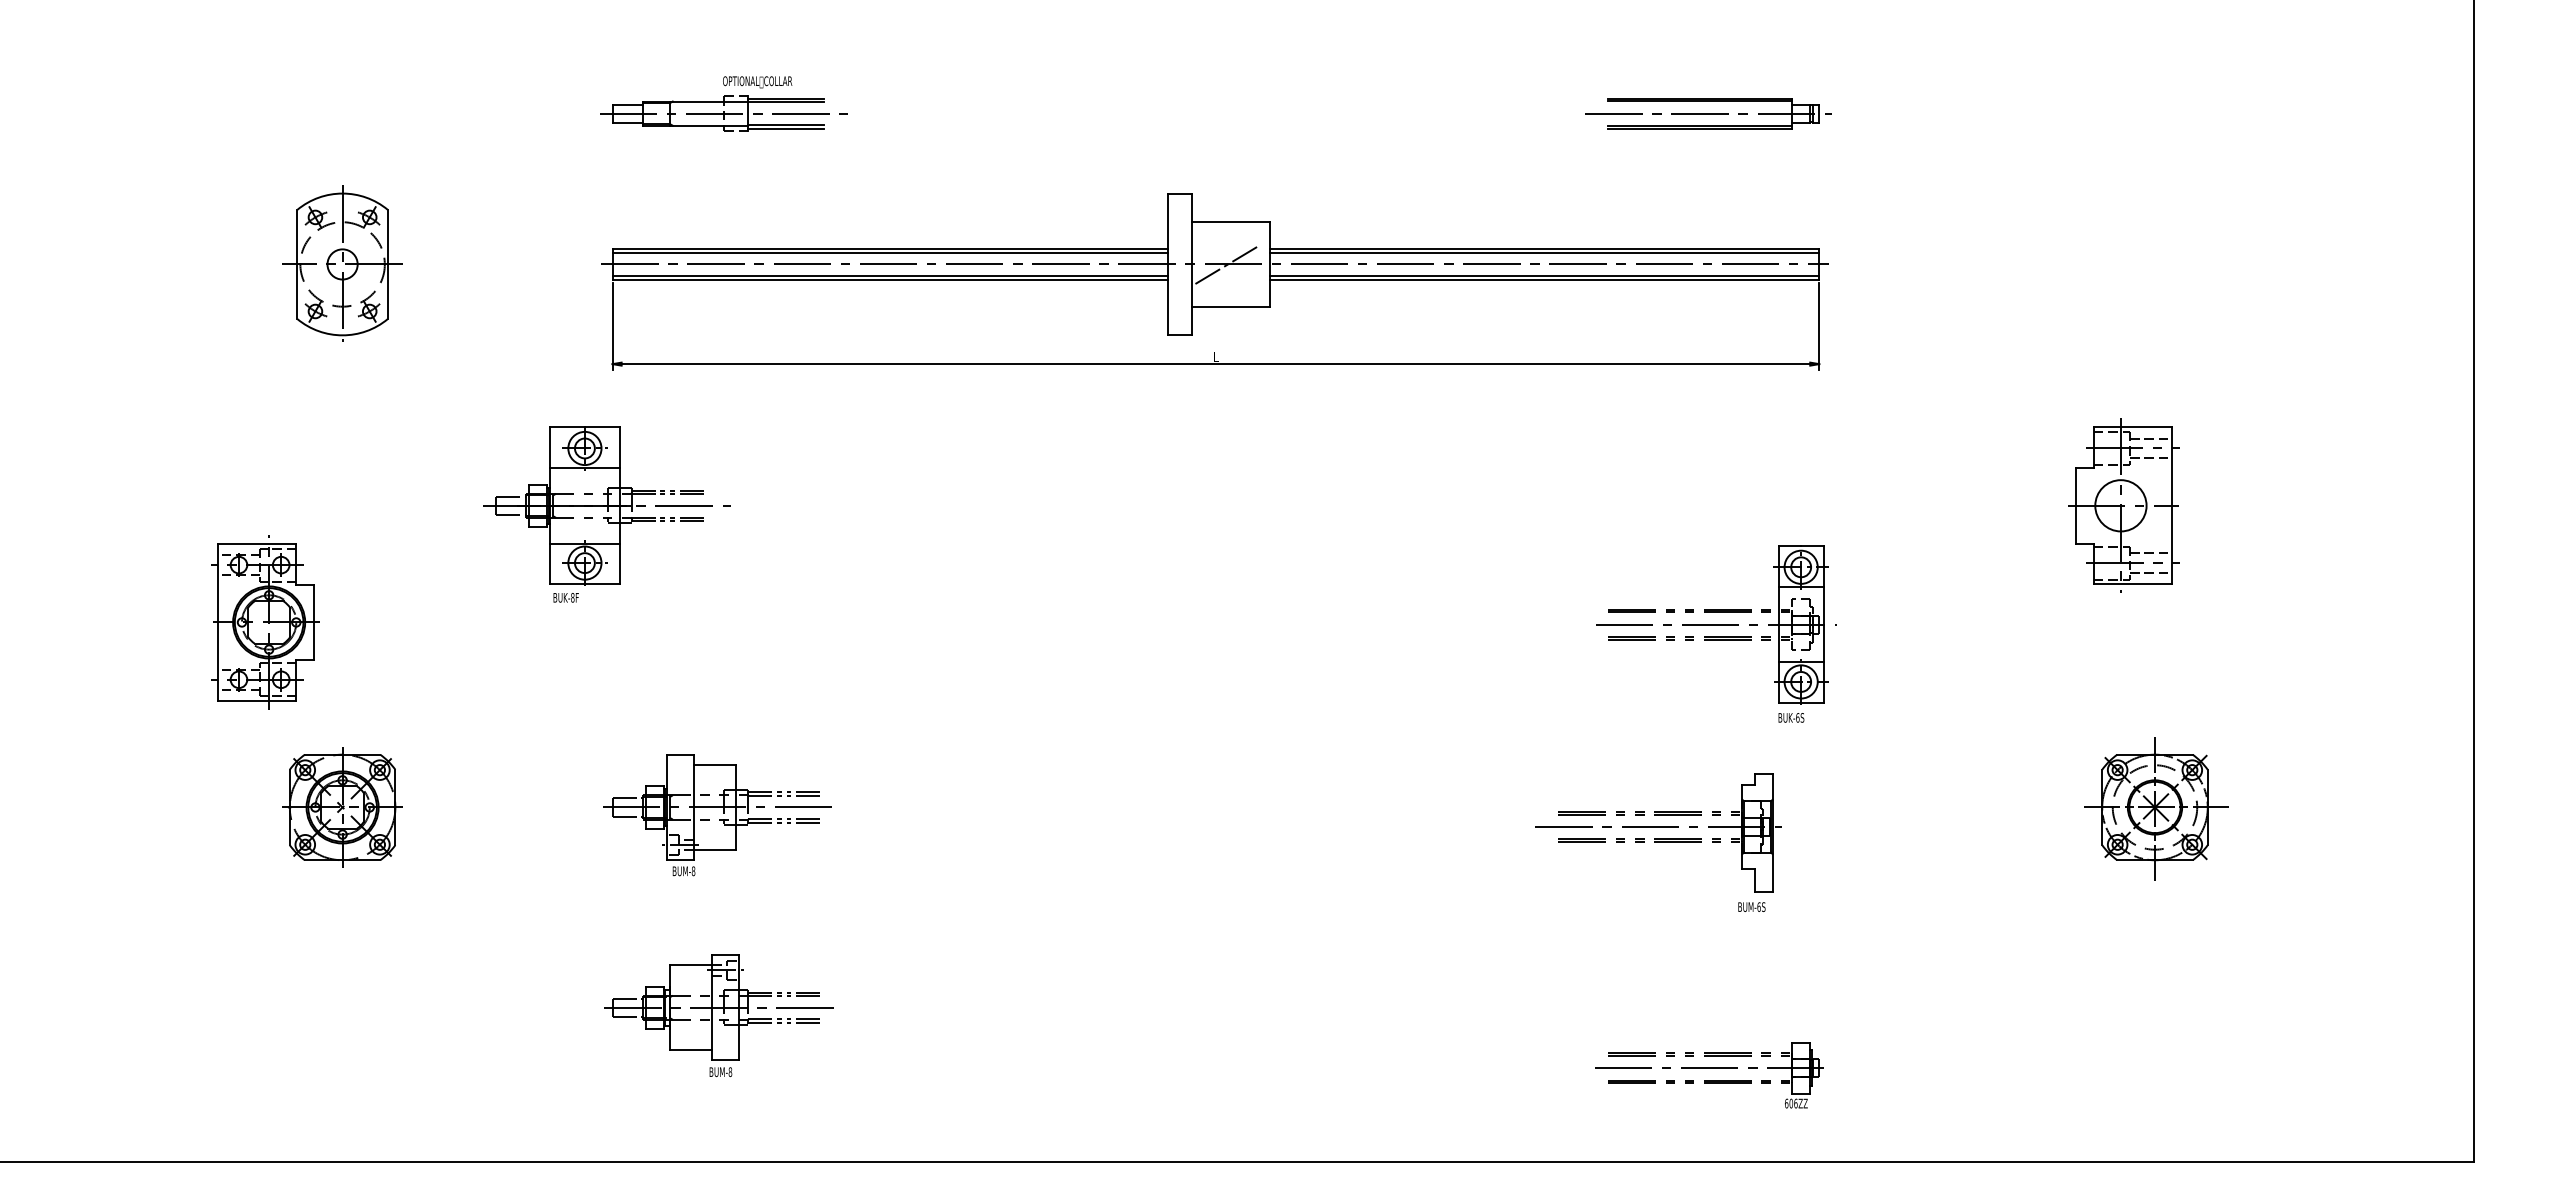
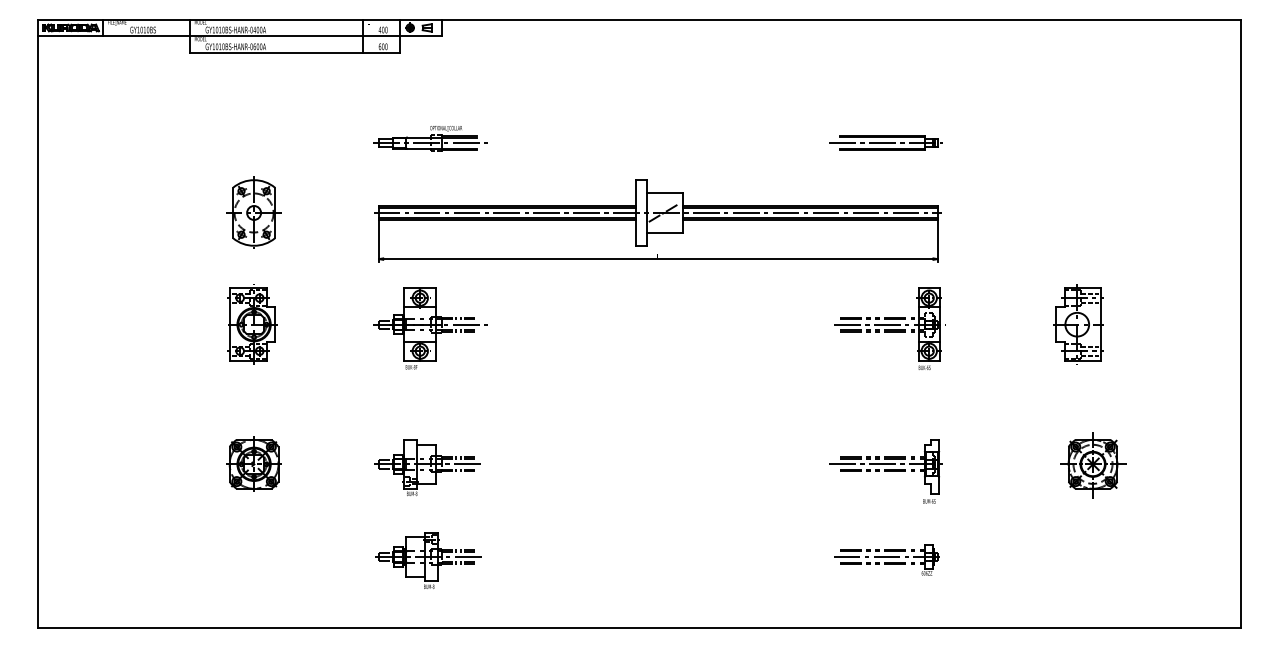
part: (607, 514) -> (430, 328), moved
part: (265, 622) -> (252, 324), moved
part: (1715, 632) -> (889, 328), moved
part: (1656, 842) -> (885, 471), moved
part: (1708, 1073) -> (886, 559), moved

